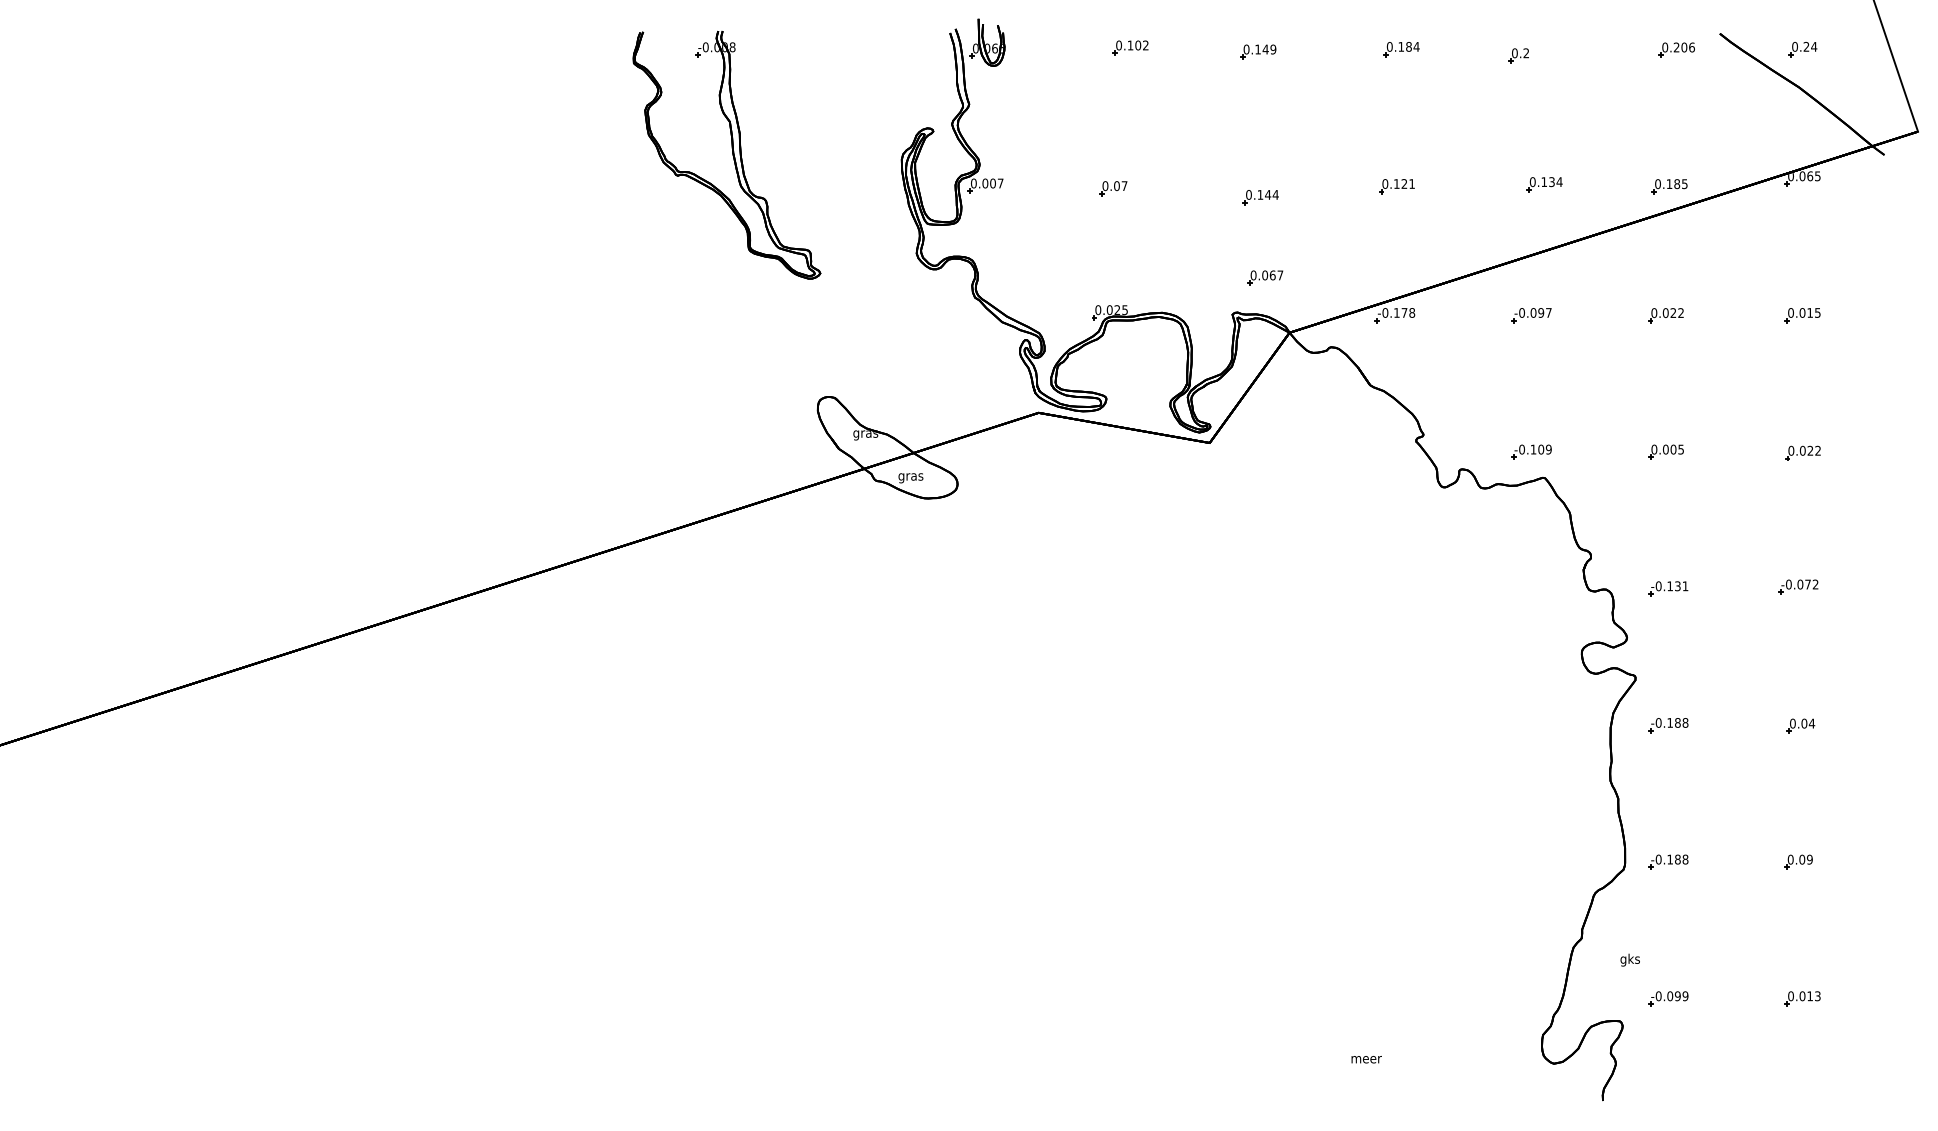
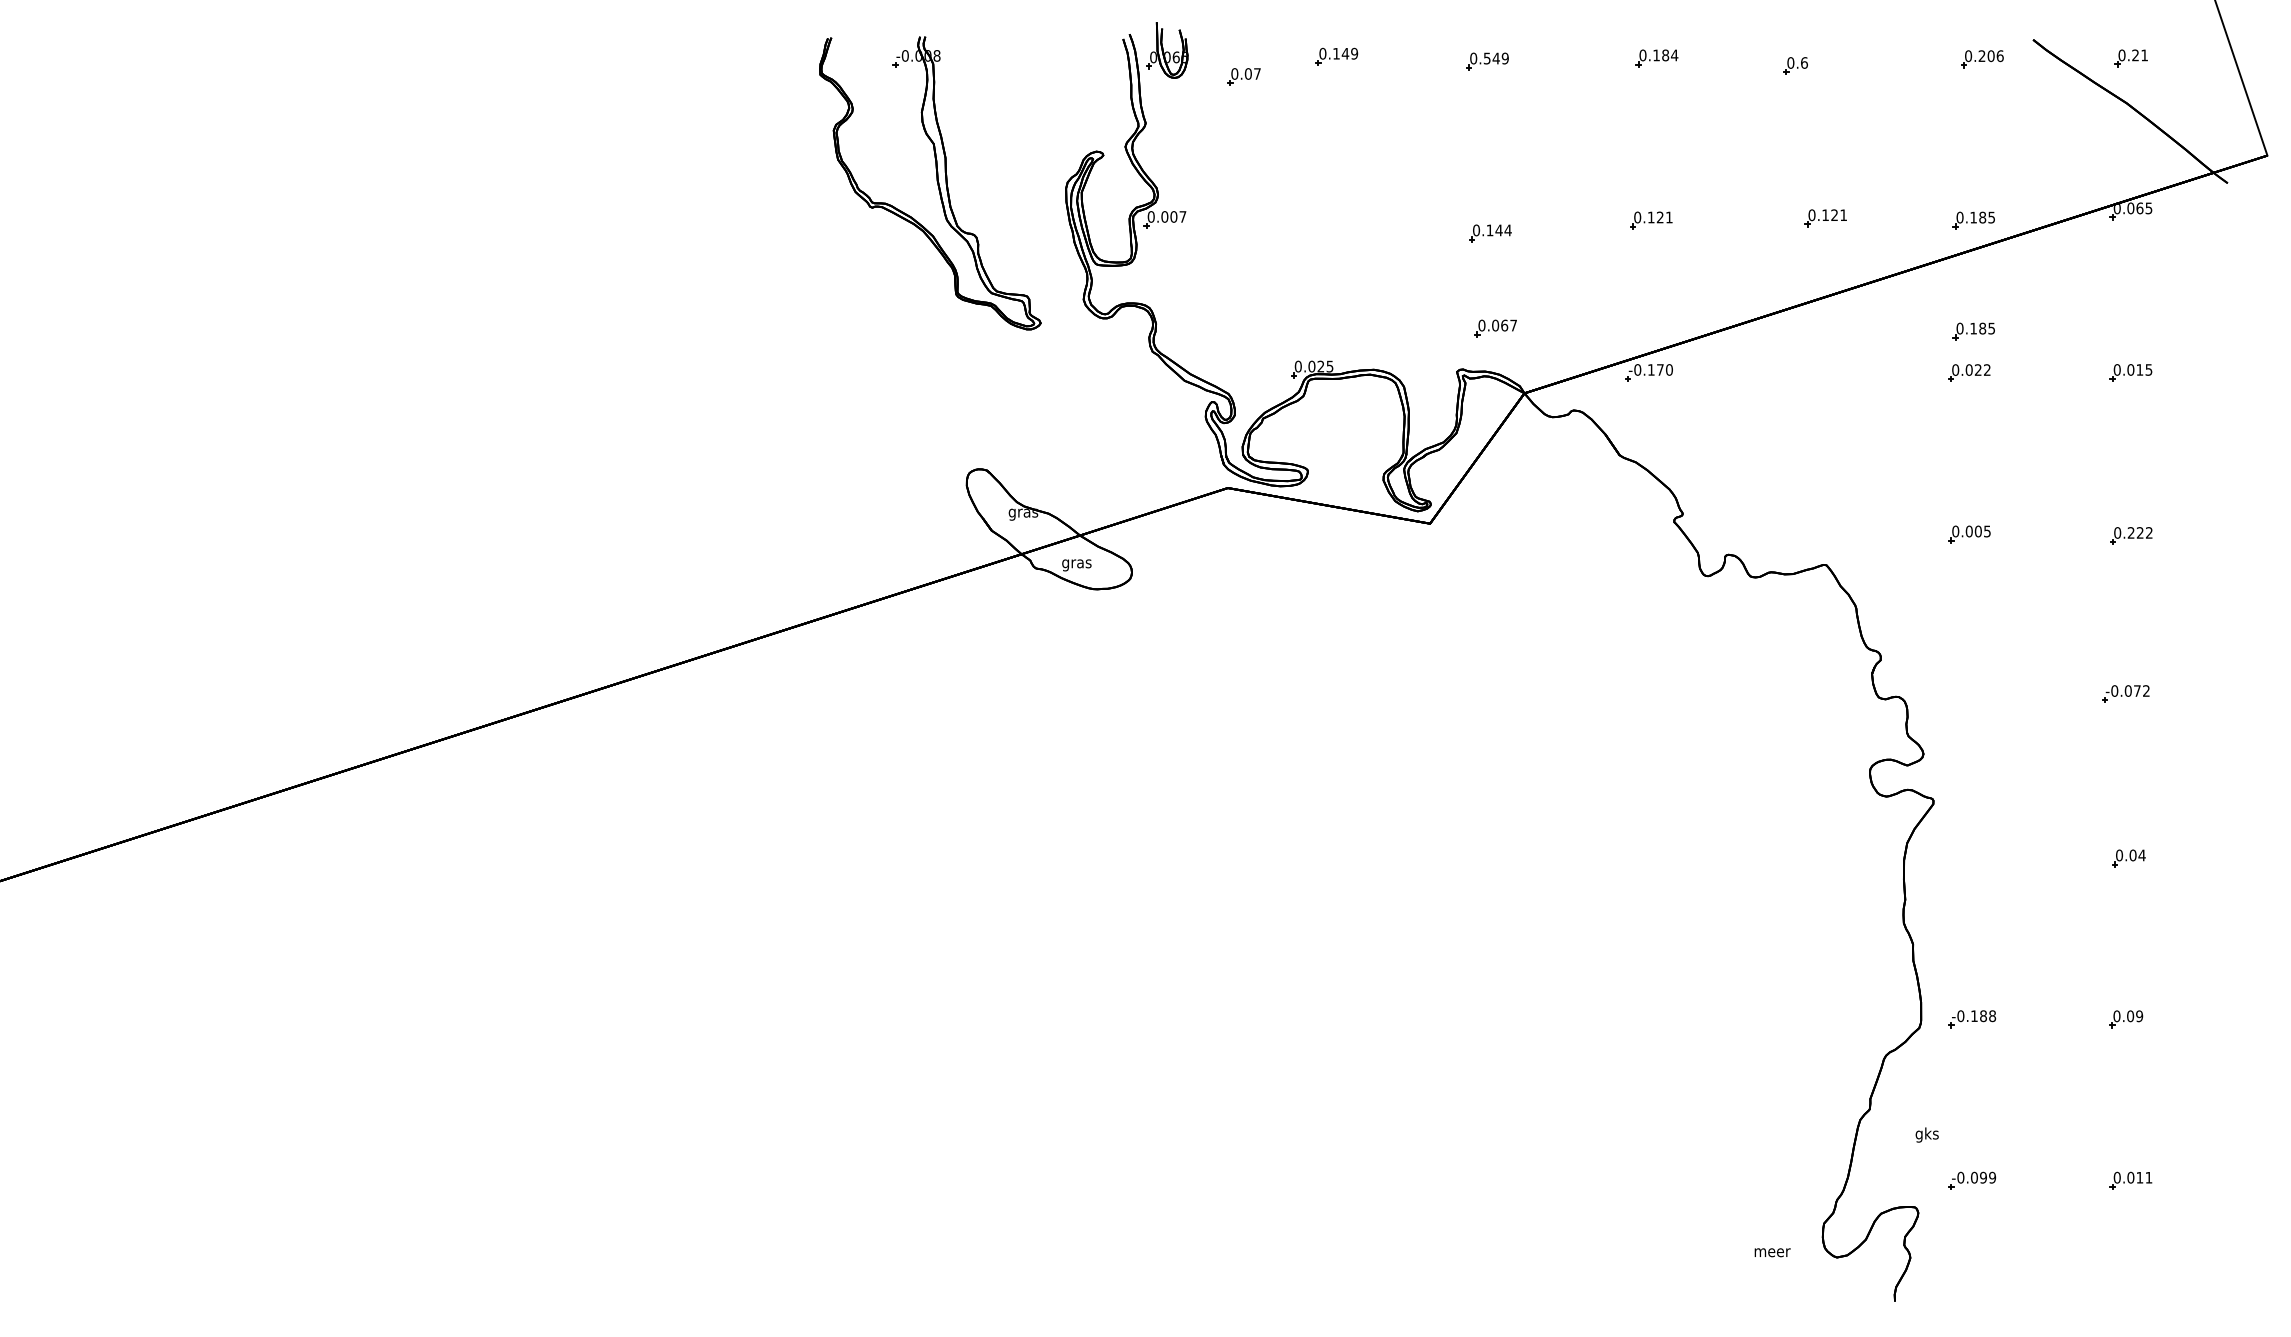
text: (1141, 45) -> (1349, 53), 0.102 -> 0.149
text: (1814, 46) -> (2144, 55), 0.24 -> 0.21
text: (1257, 49) -> (1486, 58), 0.149 -> 0.549
text: (1526, 52) -> (1804, 62), 0.2 -> 0.6
part: (732, 153) -> (936, 181), moved
text: (1556, 182) -> (1839, 215), 0.134 -> 0.121
part: (1112, 188) -> (1243, 76), moved
part: (1669, 280) -> (1973, 331), added
text: (1412, 312) -> (1669, 369), -0.178 -> -0.170
part: (1531, 315) -> (1810, 372), removed
text: (1802, 450) -> (2130, 532), 0.022 -> 0.222
part: (1531, 452) -> (1810, 534), removed
part: (1667, 588) -> (1971, 695), removed
part: (1668, 725) -> (1972, 857), removed
text: (1817, 996) -> (2148, 1177), 0.013 -> 0.011
text: (1366, 1059) -> (1772, 1252), moved

